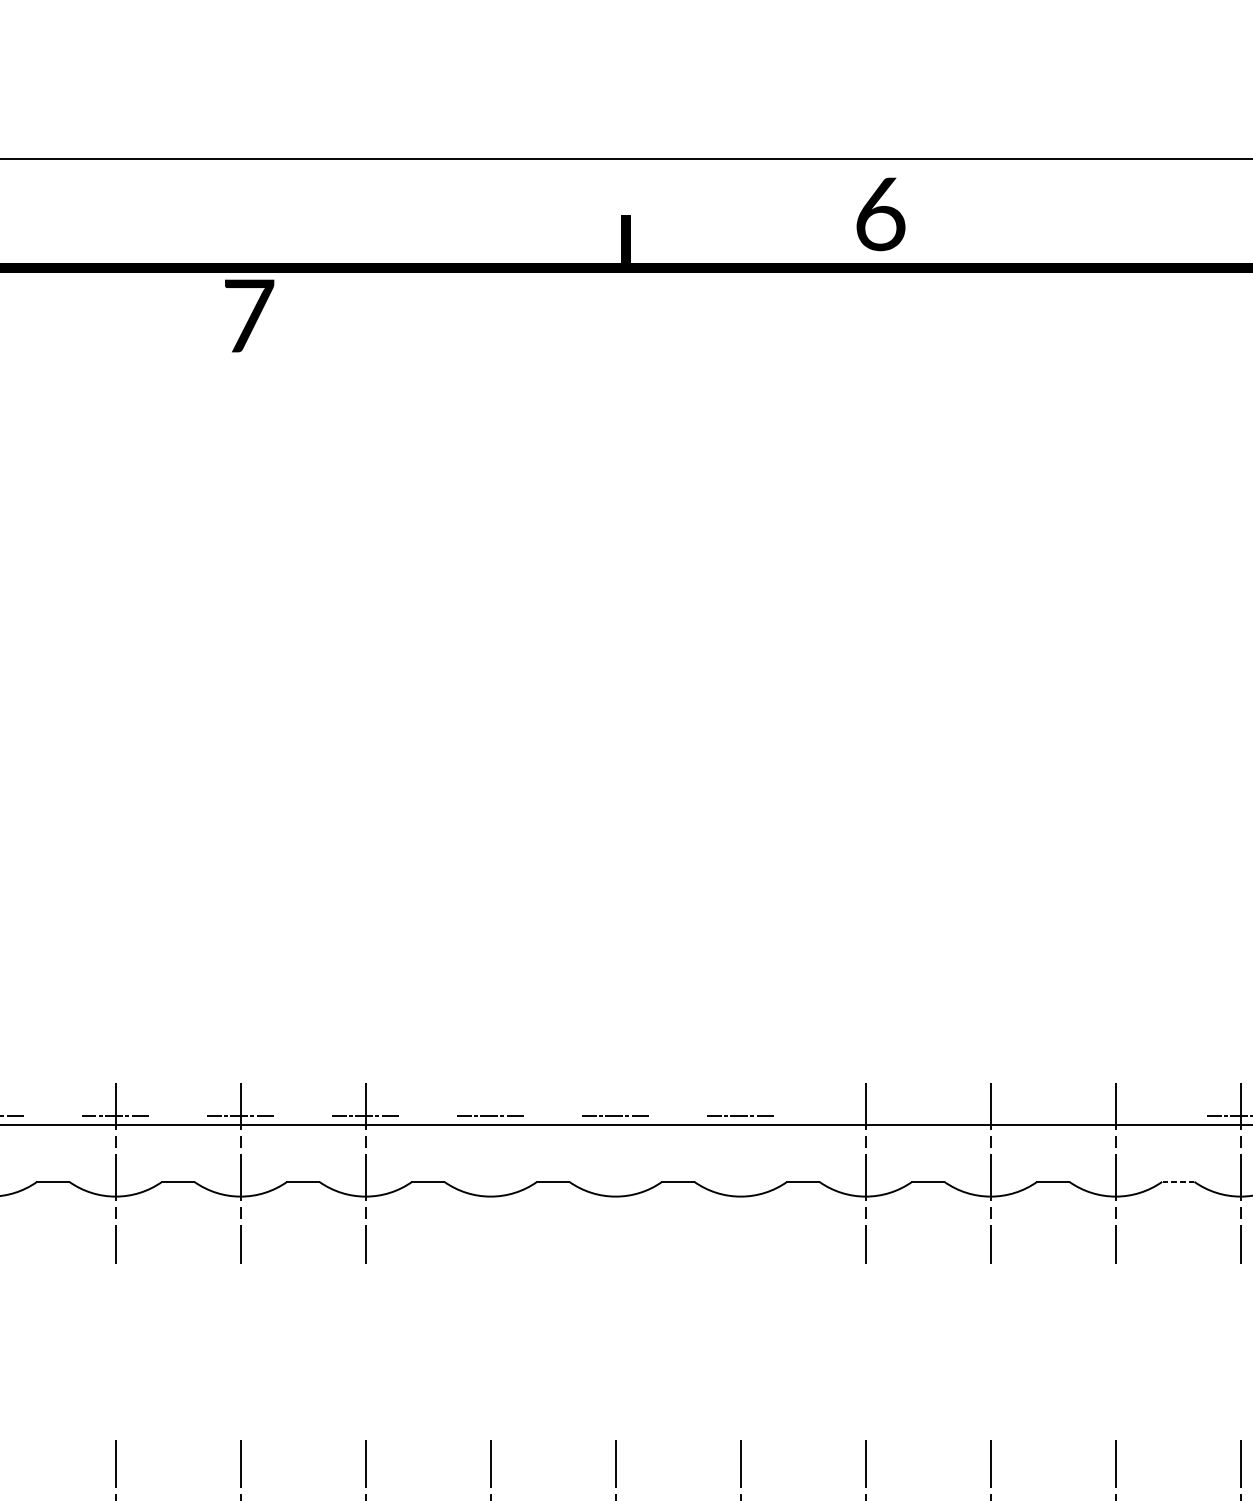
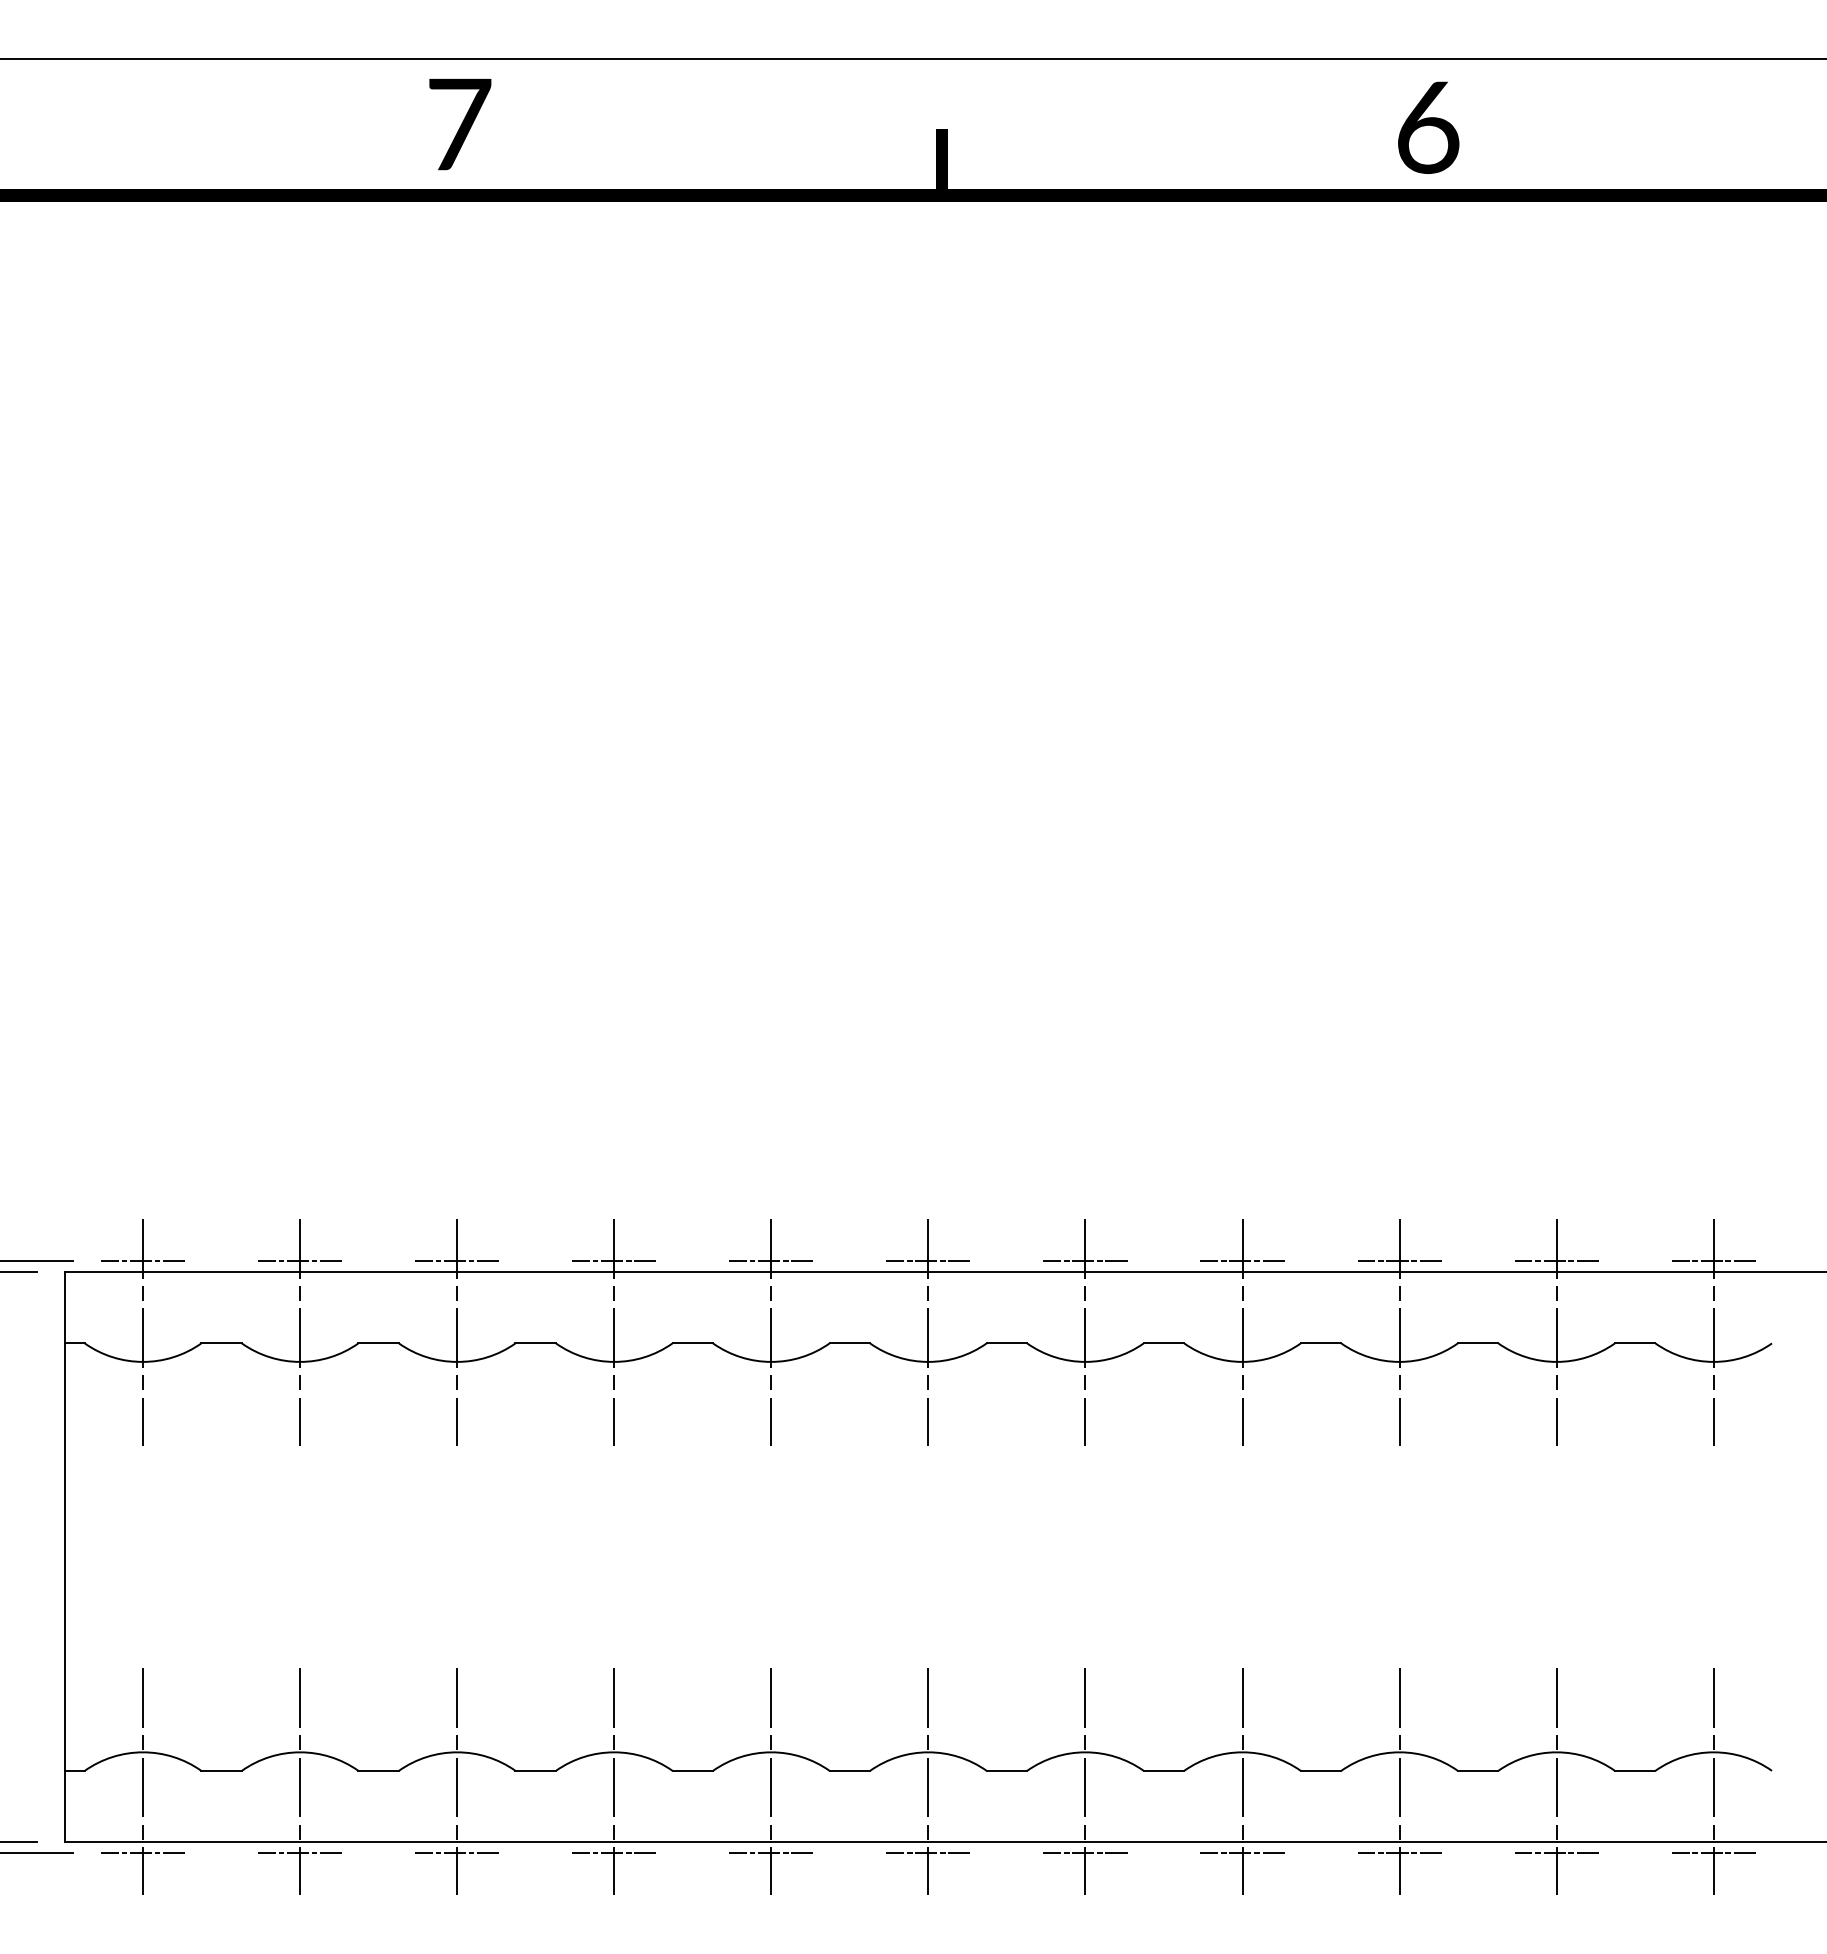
text: (880, 214) -> (1428, 127), moved
text: (249, 316) -> (460, 124), moved
line: (865, 1115) -> (1242, 1260), added
line: (990, 1115) -> (1399, 1260), added
line: (1115, 1115) -> (1556, 1260), added
line: (490, 1173) -> (771, 1332), added
line: (615, 1173) -> (928, 1332), added
line: (740, 1173) -> (1085, 1332), added
line: (1177, 1181) -> (1634, 1343), dashed -> solid

